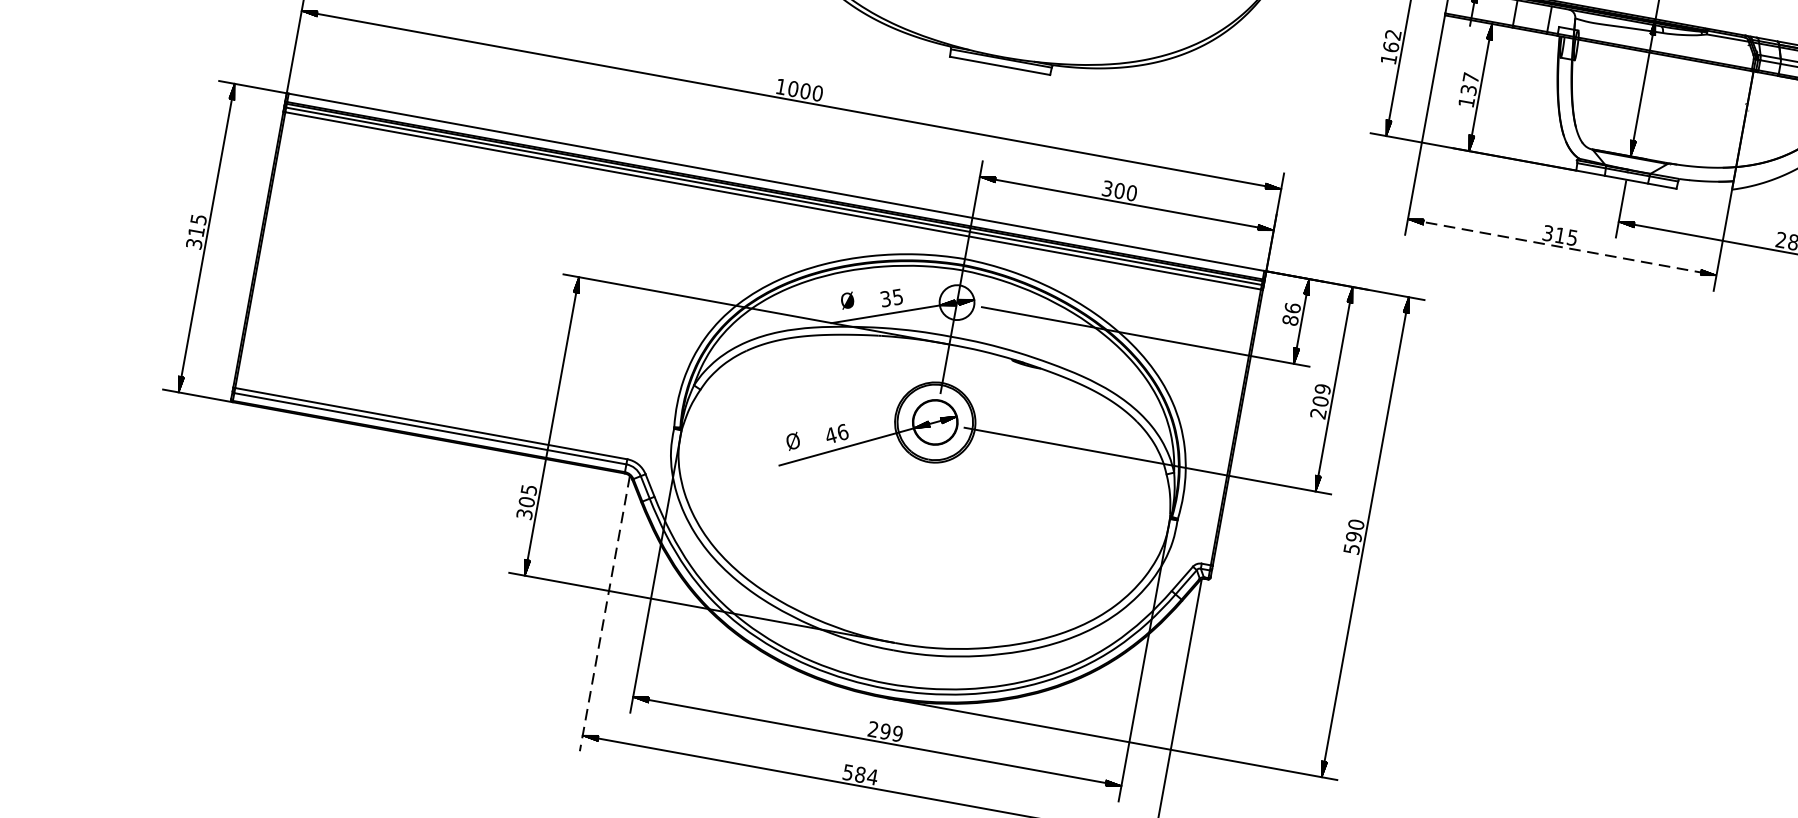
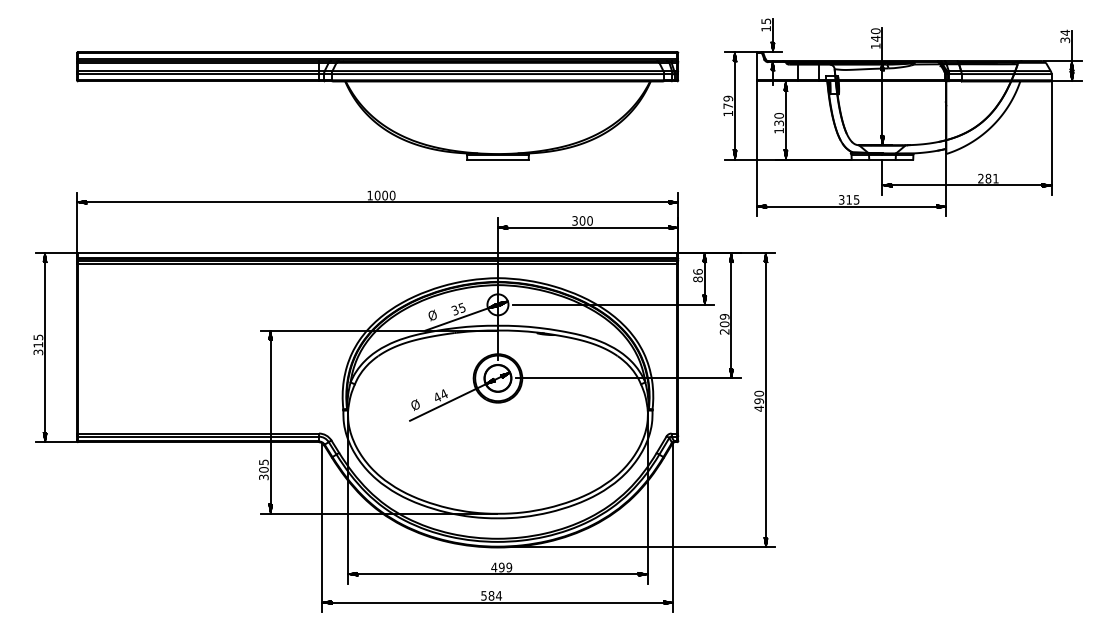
text: (1392, 39) -> (728, 101), 162 -> 179
text: (1470, 77) -> (778, 115), 137 -> 130
line: (1562, 247) -> (851, 206), dashed -> solid
text: (842, 430) -> (443, 393), 46 -> 44
text: (1352, 548) -> (759, 408), 590 -> 490
line: (604, 615) -> (322, 528), dashed -> solid
text: (873, 729) -> (494, 567), 299 -> 499

